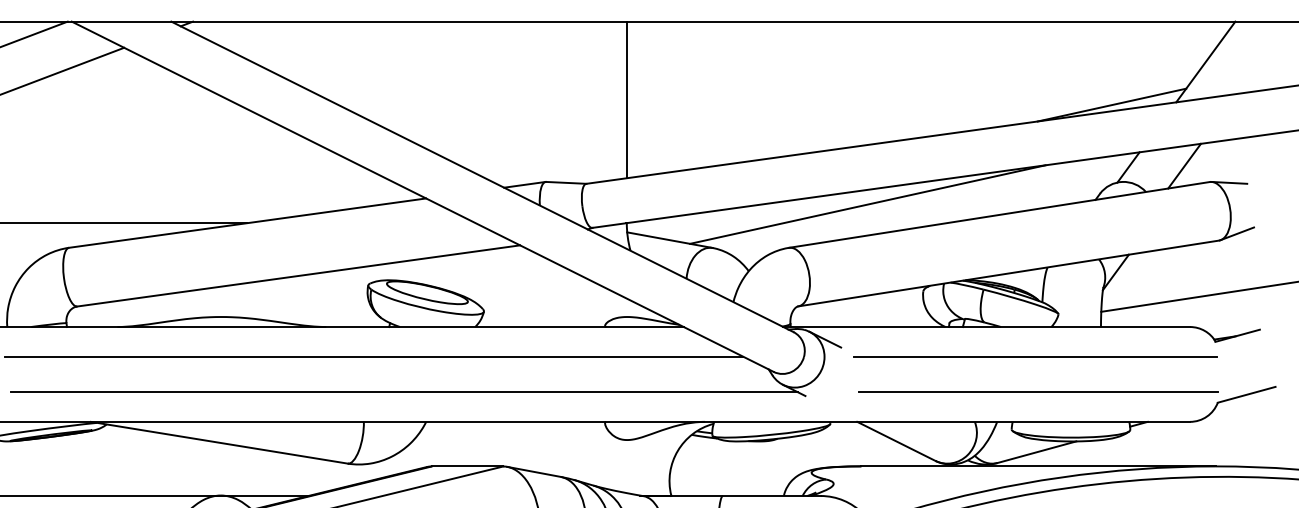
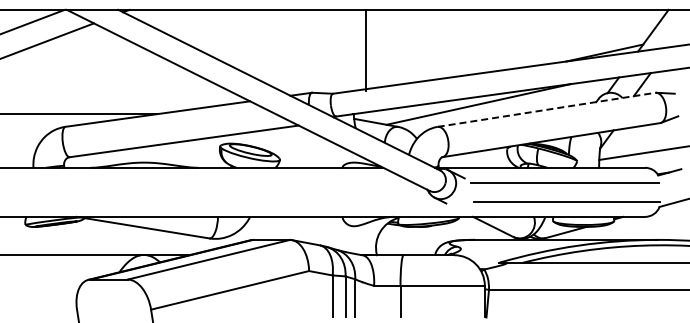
line: (626, 98) -> (365, 49), moved
line: (1001, 214) -> (547, 109), solid -> dashed
line: (374, 357) -> (223, 183), removed
line: (403, 392) -> (238, 201), removed

